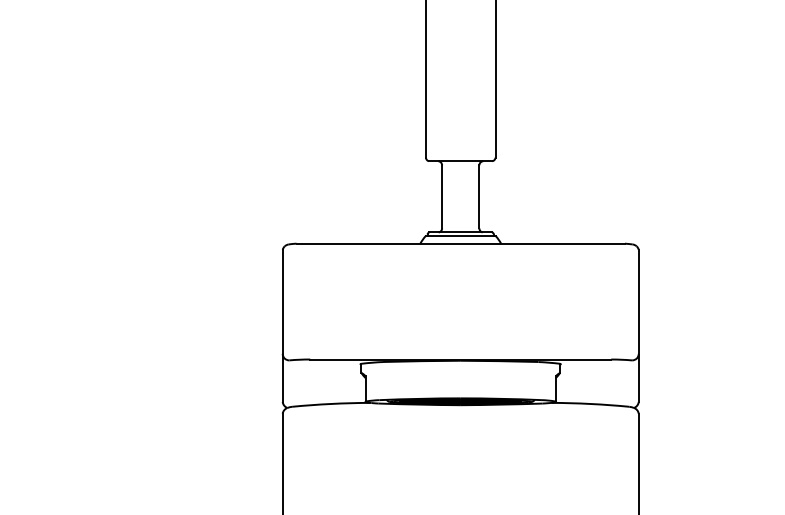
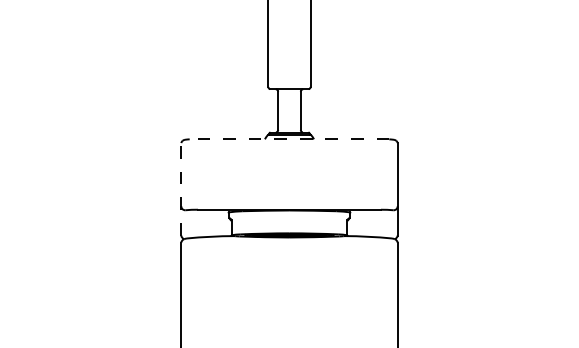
line: (460, 243) -> (289, 139), solid -> dashed
line: (283, 324) -> (181, 188), solid -> dashed

